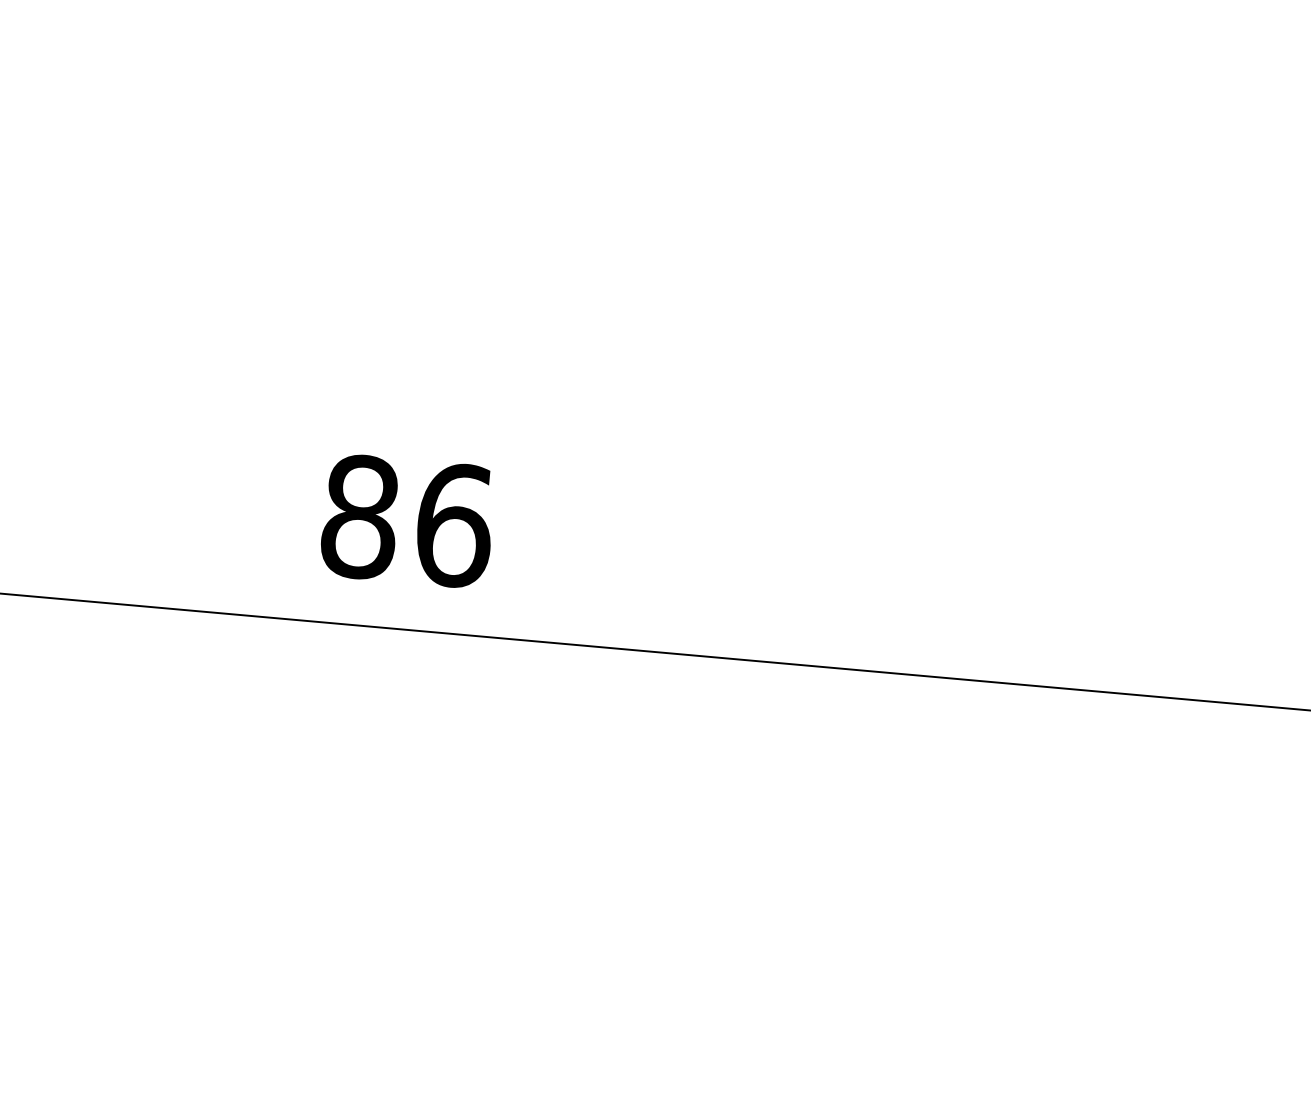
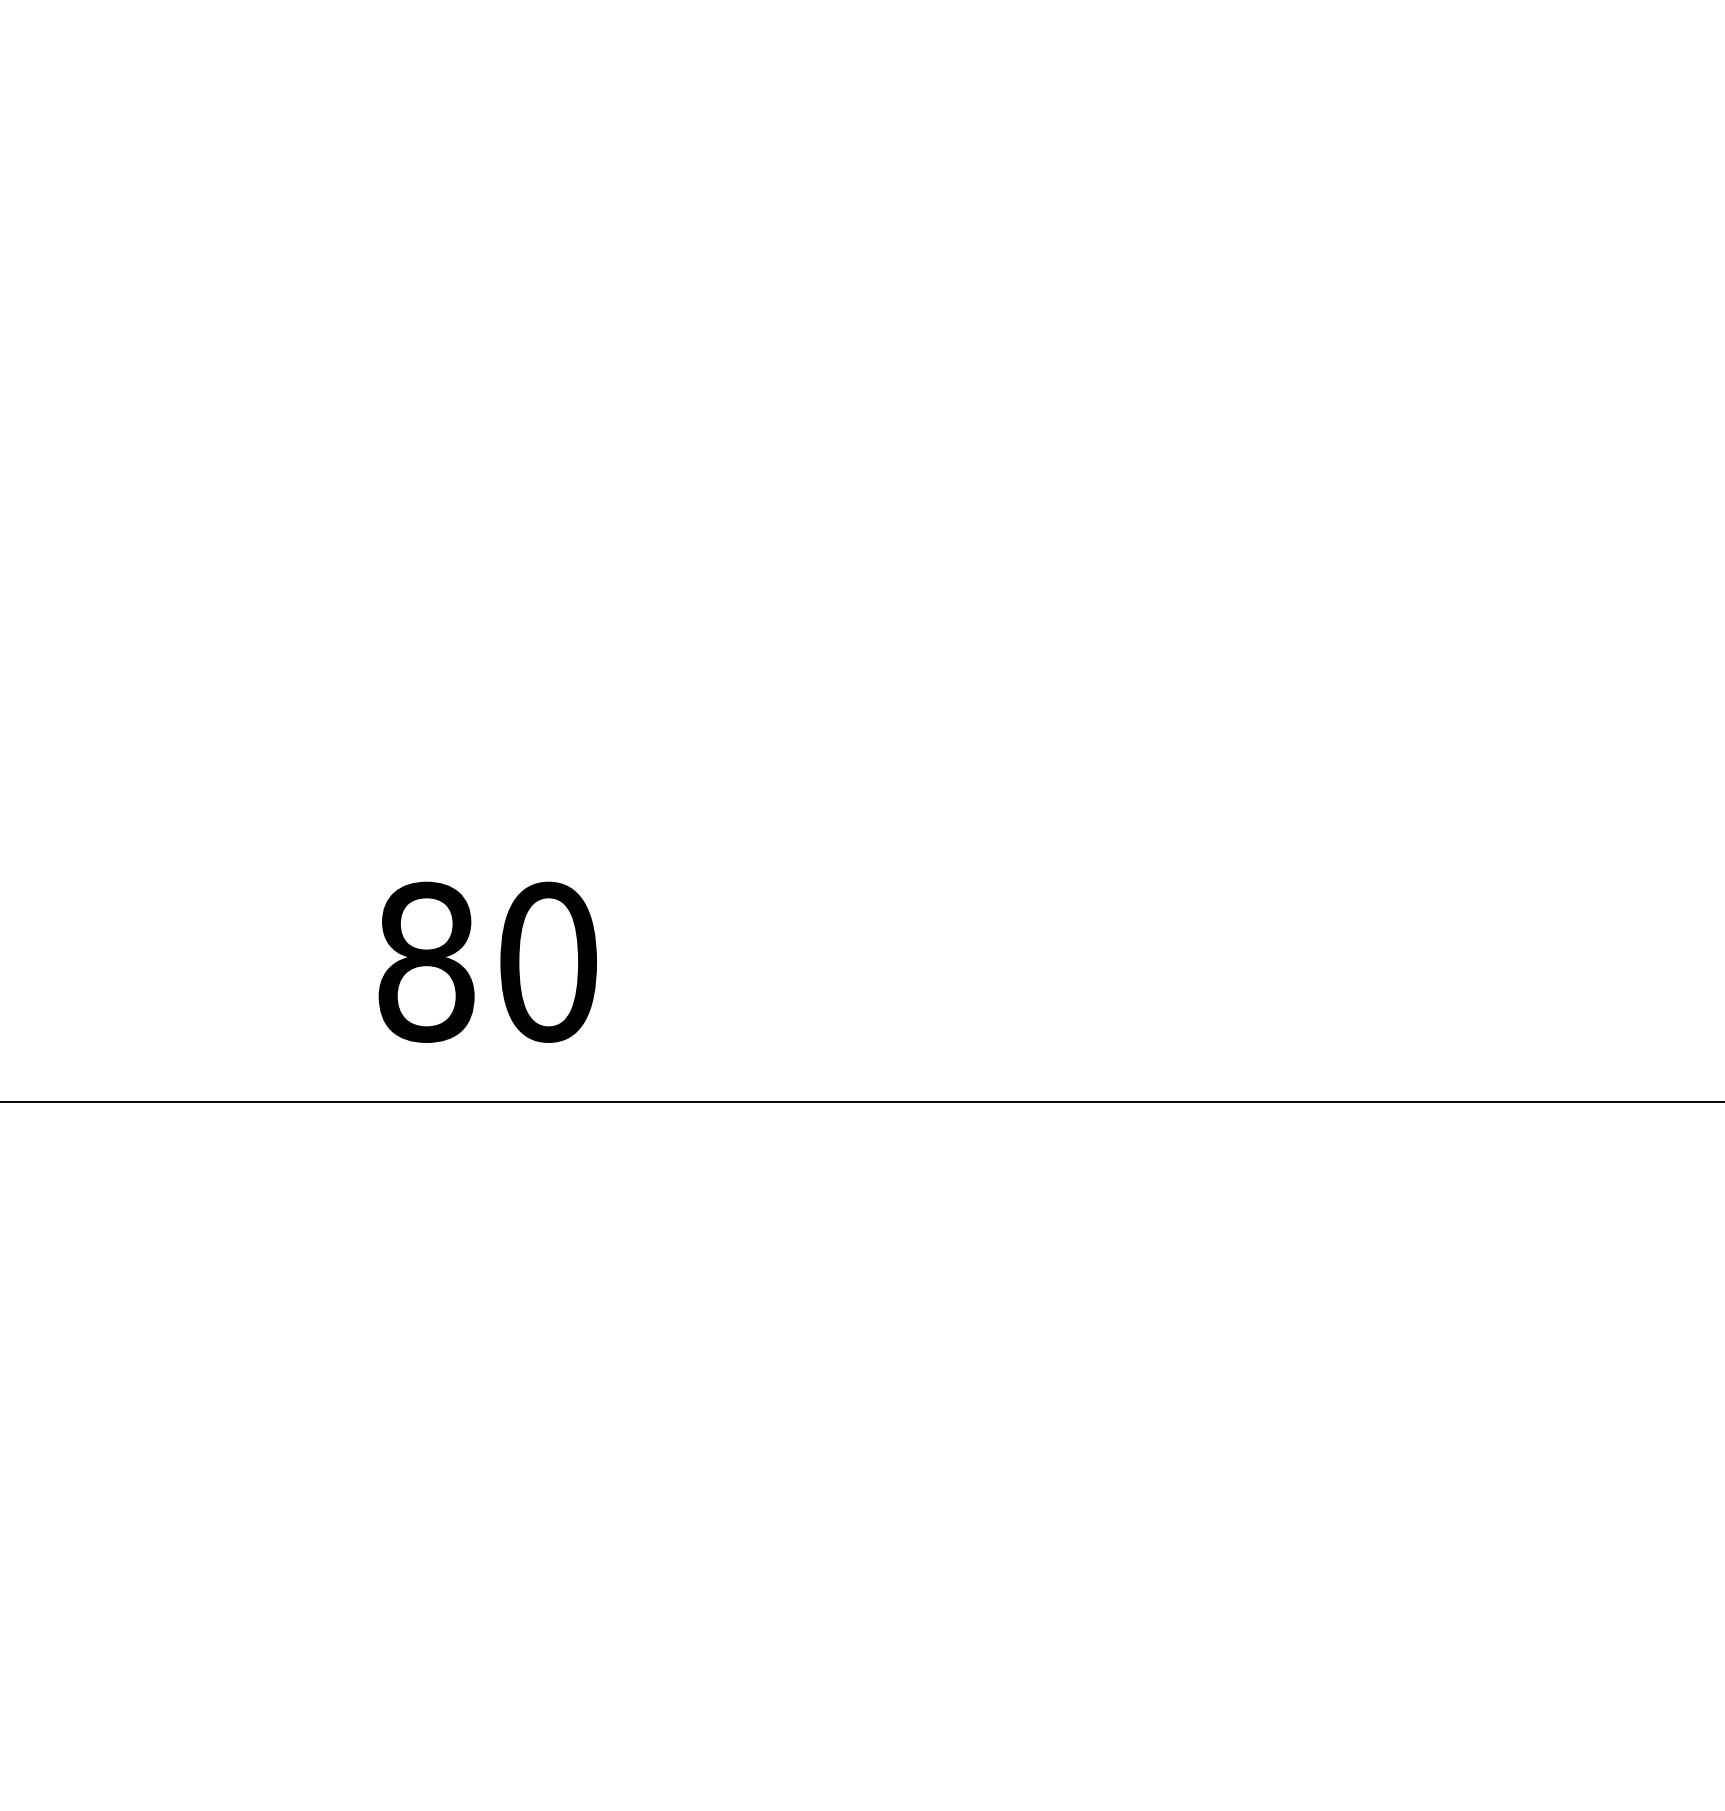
text: (454, 524) -> (548, 961), 86 -> 80

